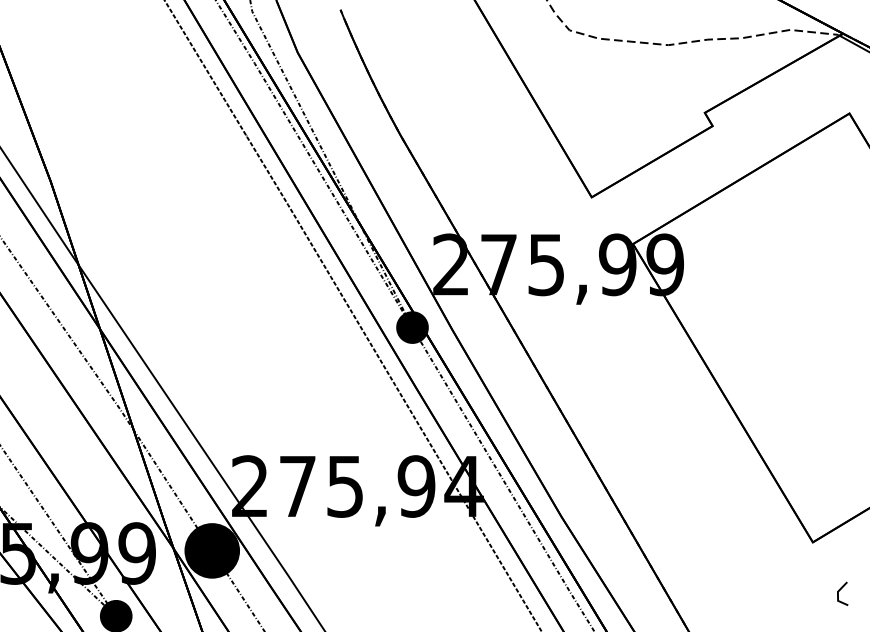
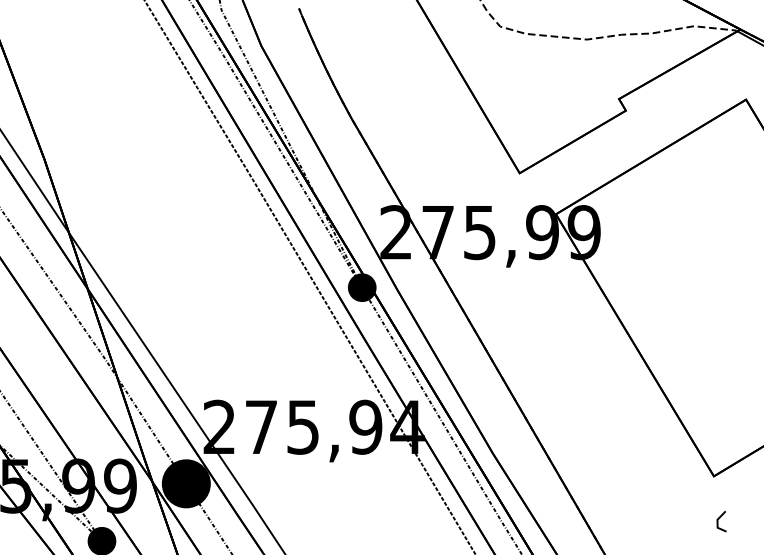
line: (840, 590) -> (719, 518), moved

